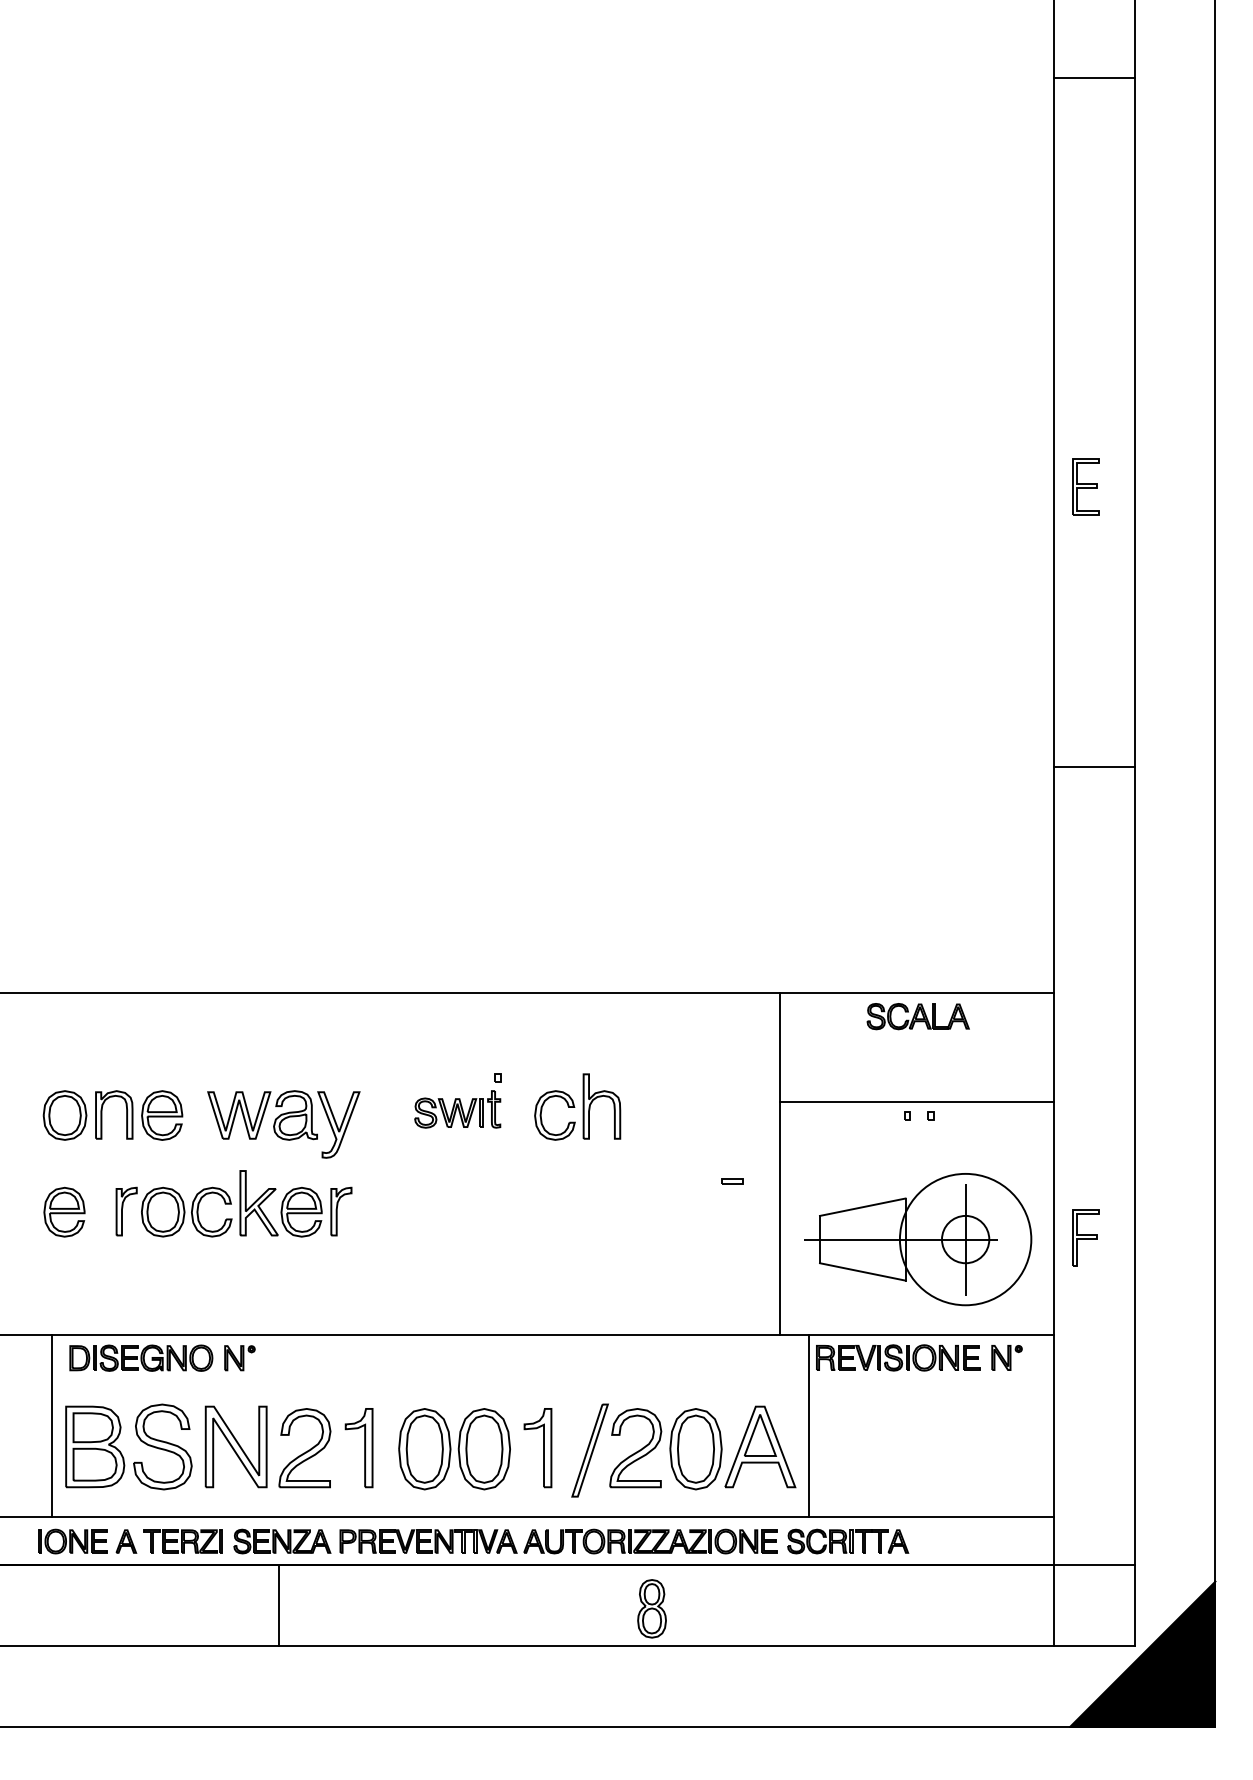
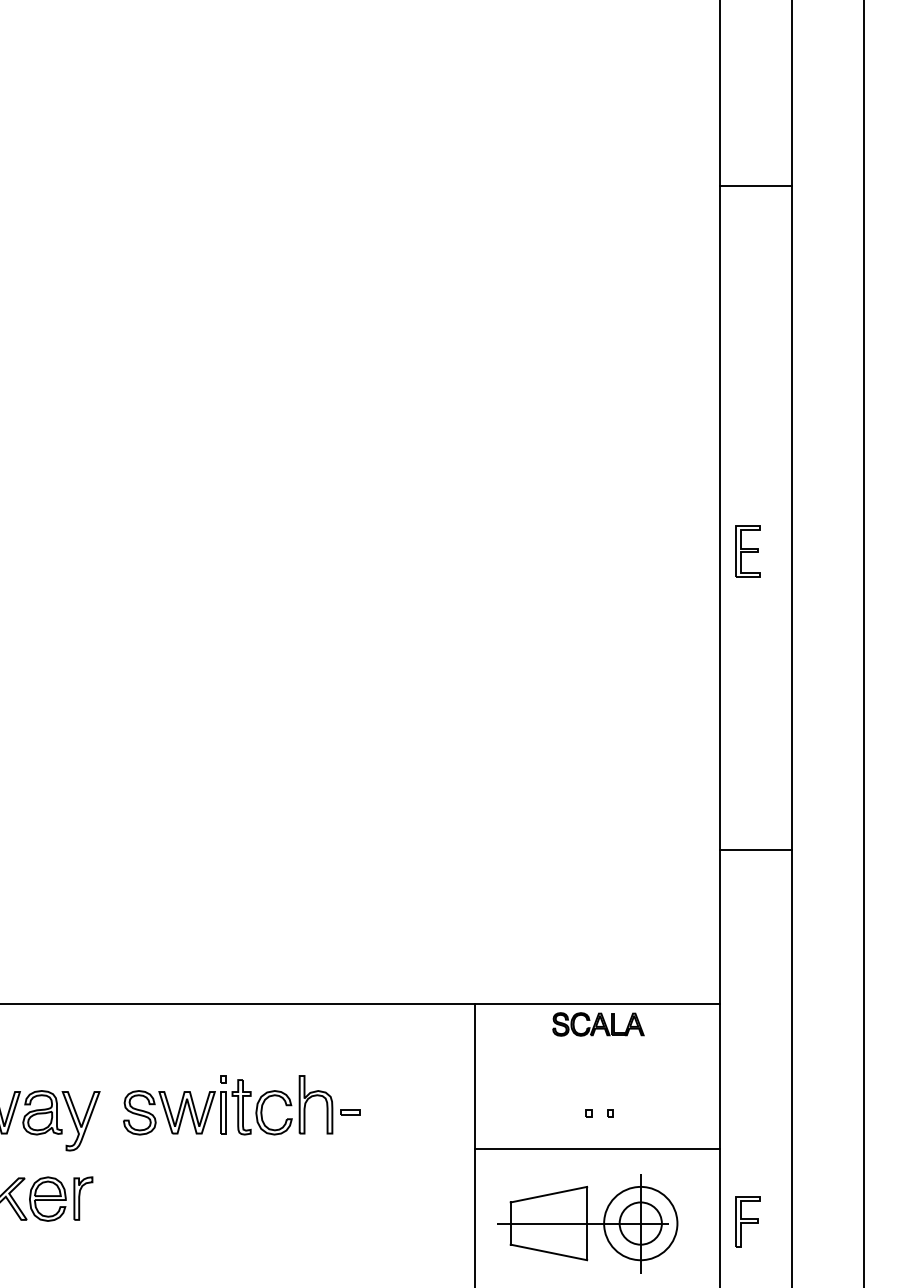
line: (1094, 767) -> (755, 850), moved
line: (917, 1102) -> (597, 1149), moved
part: (457, 1109) -> (187, 1107), size x1.67
part: (732, 1181) -> (350, 1112), moved
circle: (965, 1239) -> (640, 1223), size x0.62

